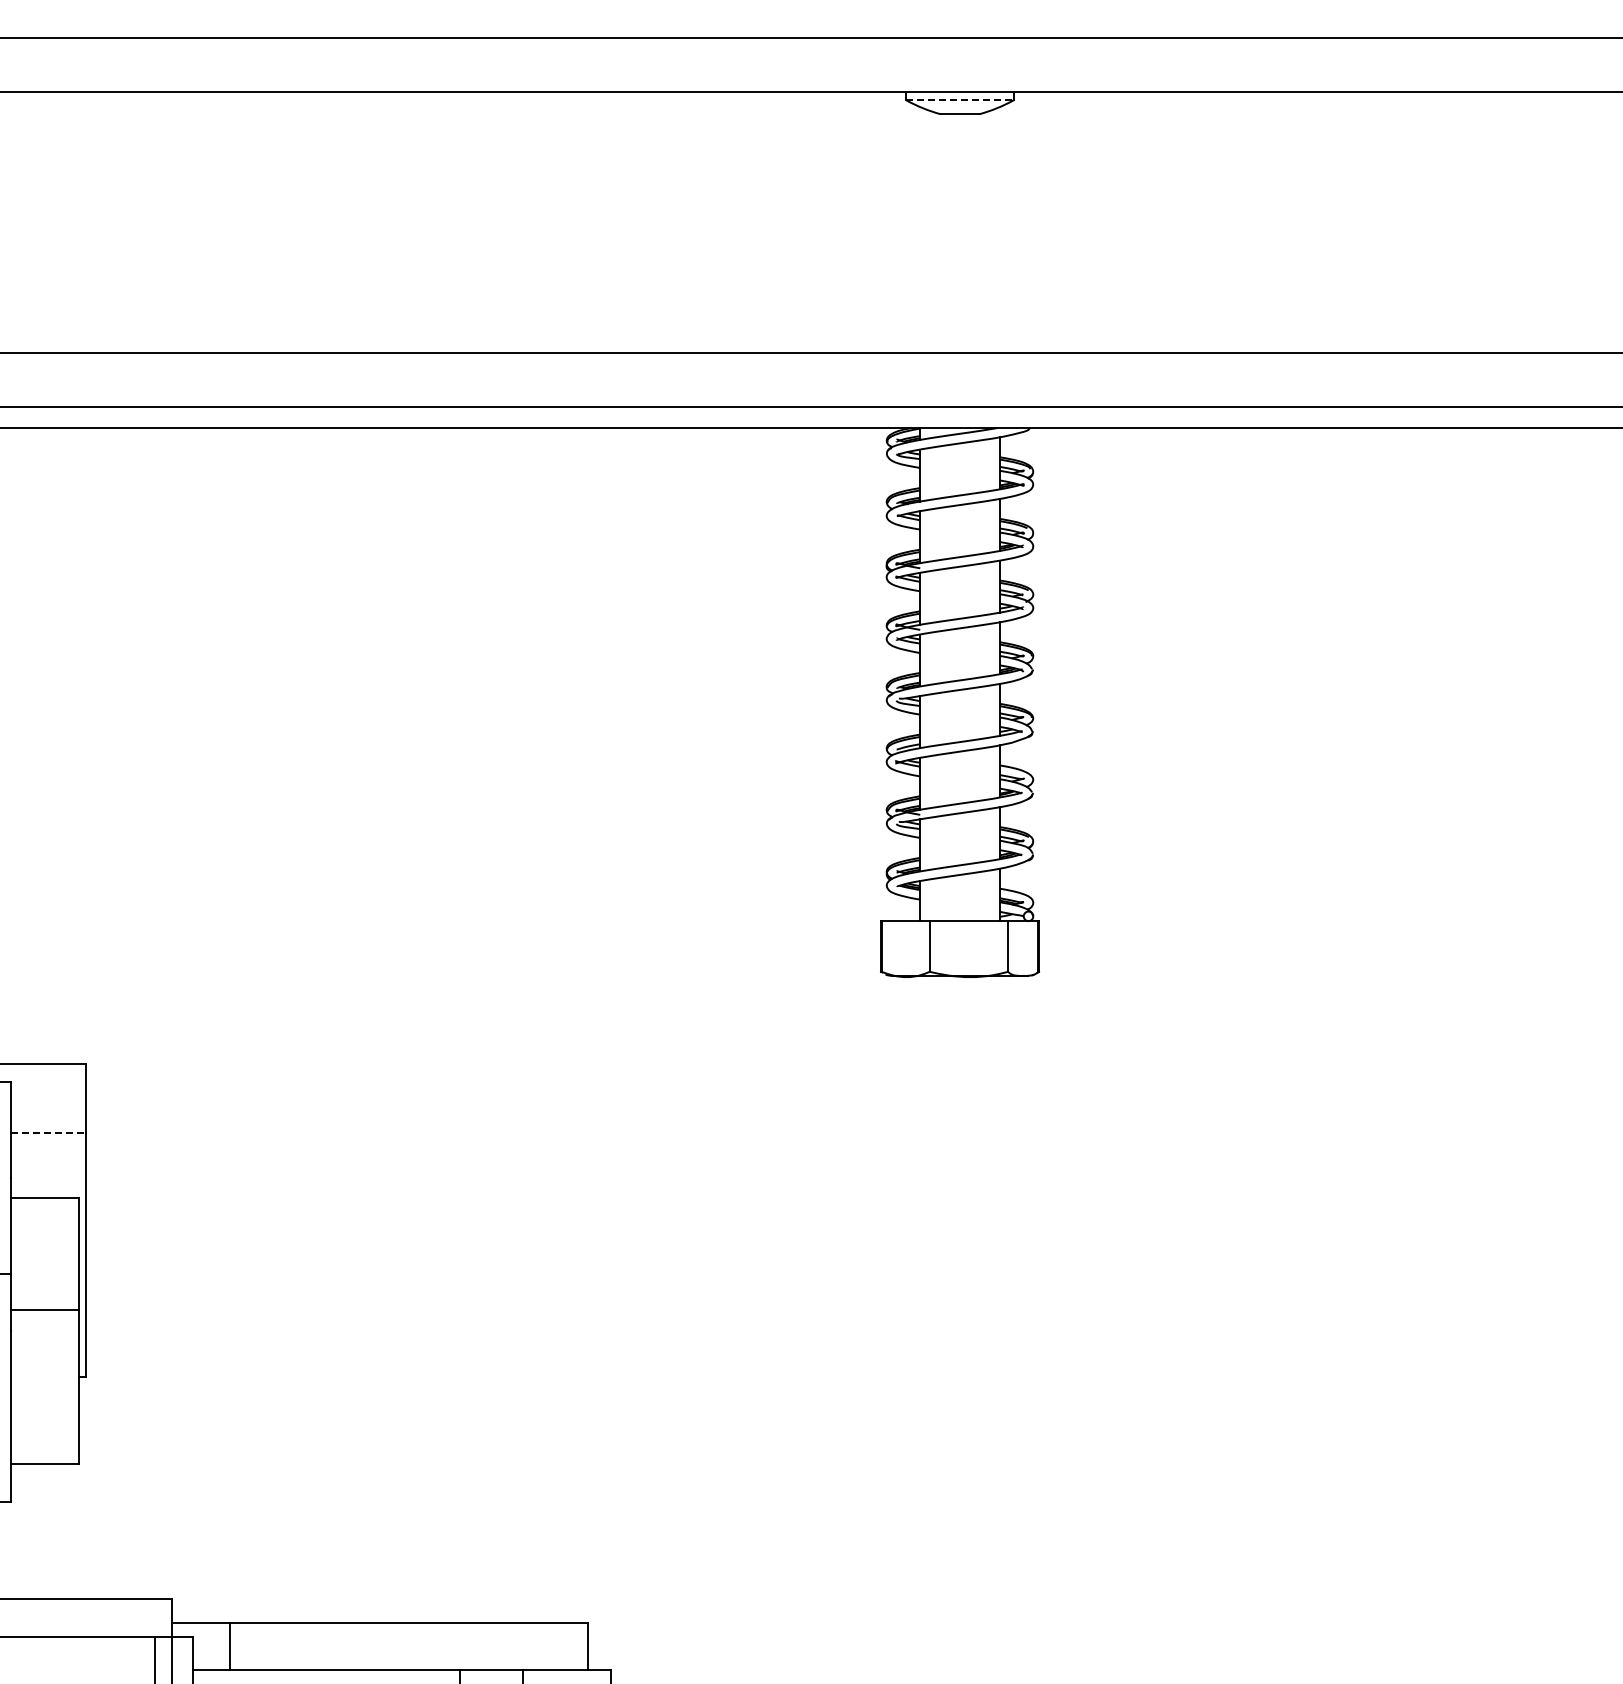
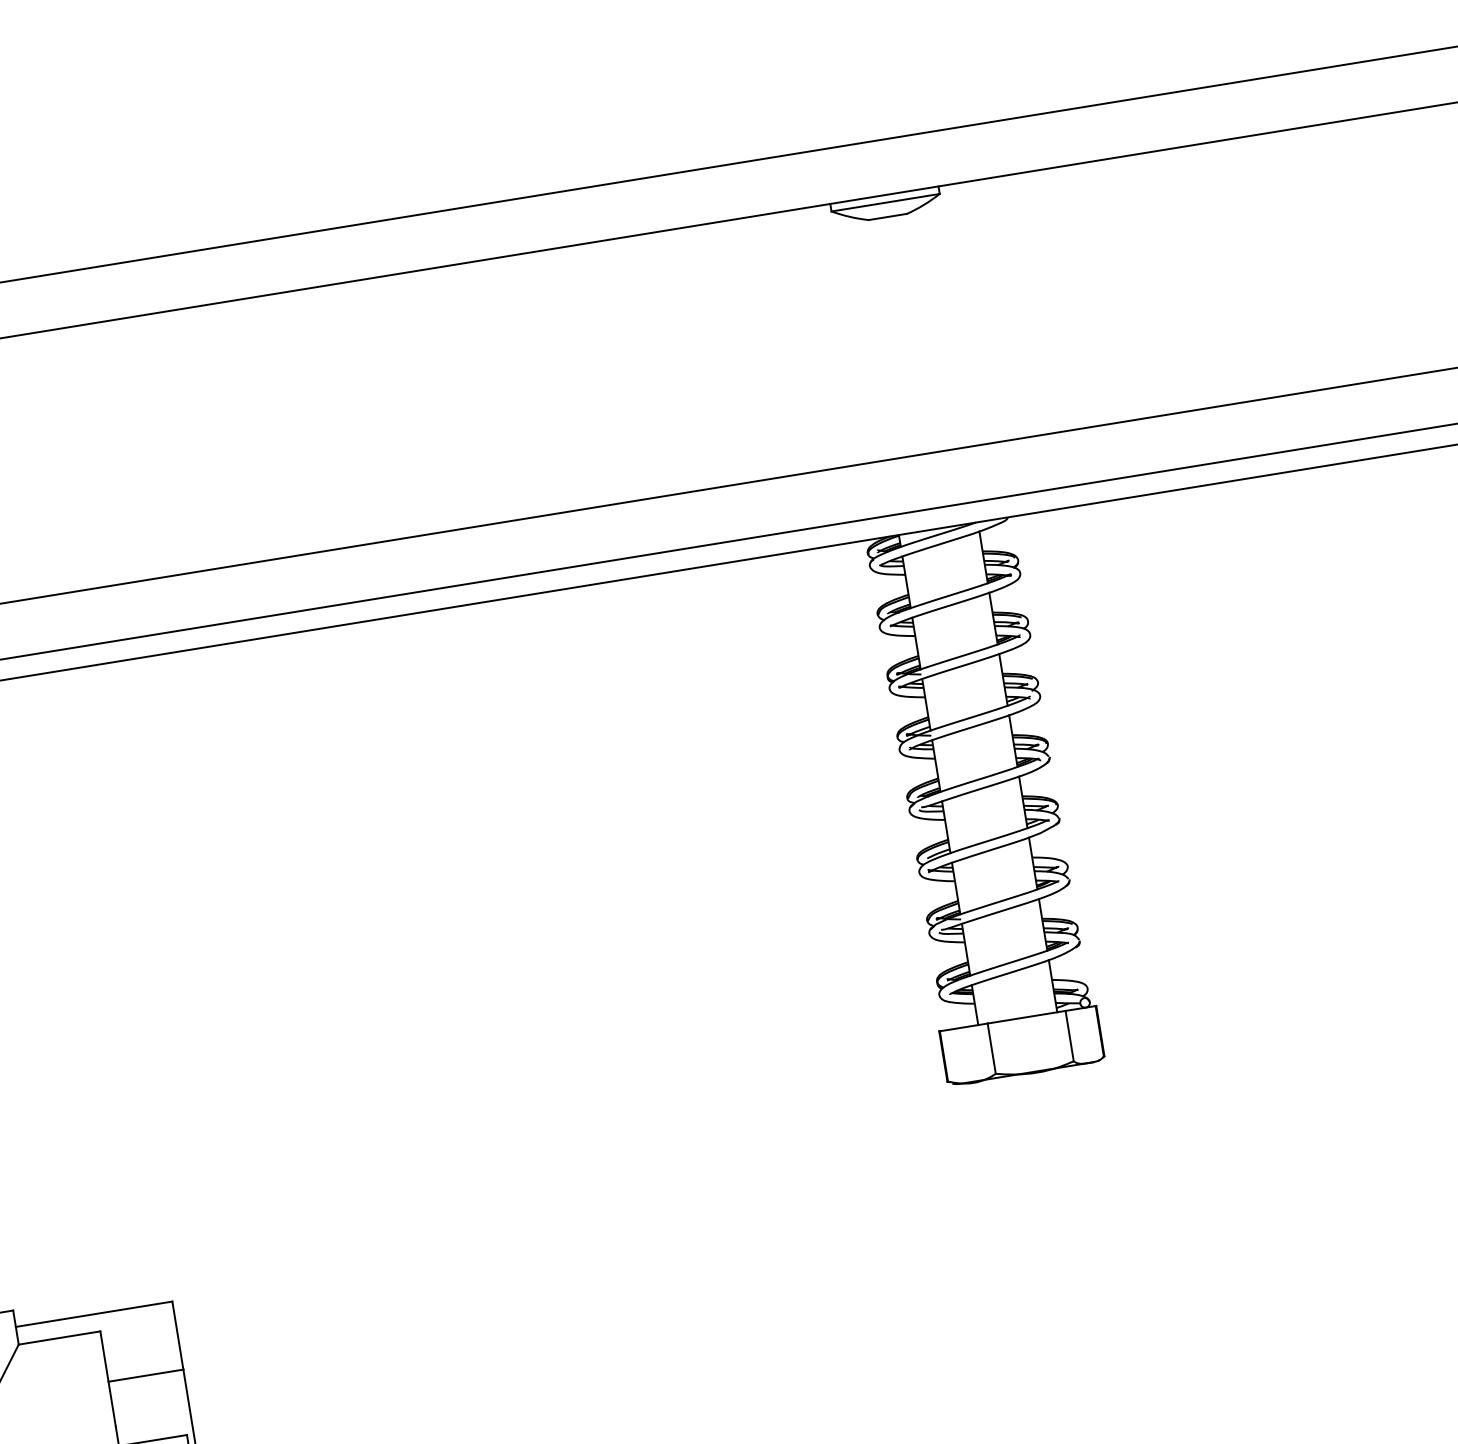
line: (960, 99) -> (886, 202), dashed -> solid
line: (48, 1132) -> (146, 1375), dashed -> solid

